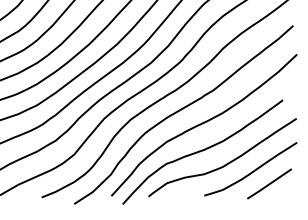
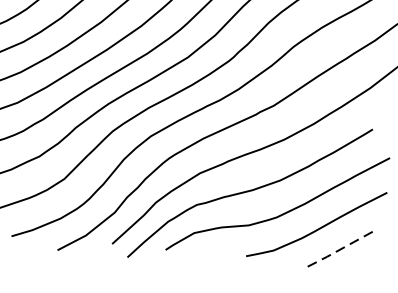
line: (268, 184) -> (340, 249), solid -> dashed

